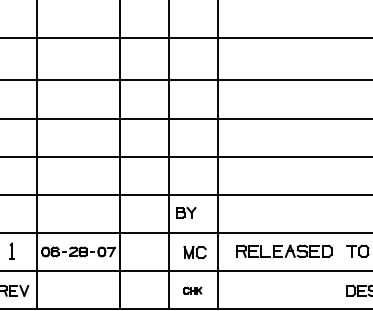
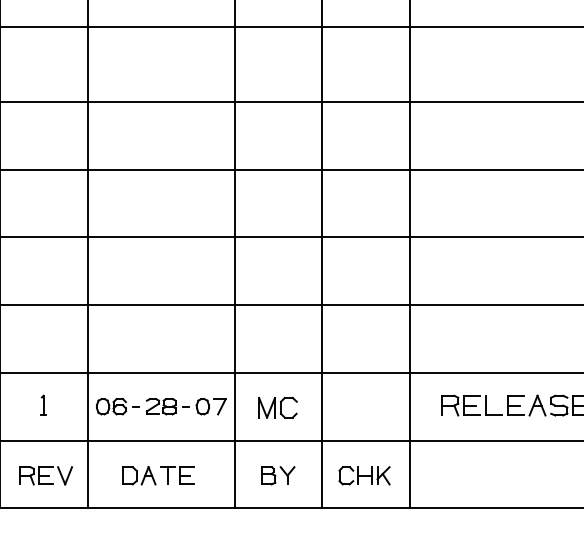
part: (186, 212) -> (278, 475), moved
part: (12, 250) -> (44, 404), size x0.71
part: (194, 252) -> (276, 407), moved
part: (76, 290) -> (157, 475), added
part: (192, 290) -> (363, 475), size x1.67

